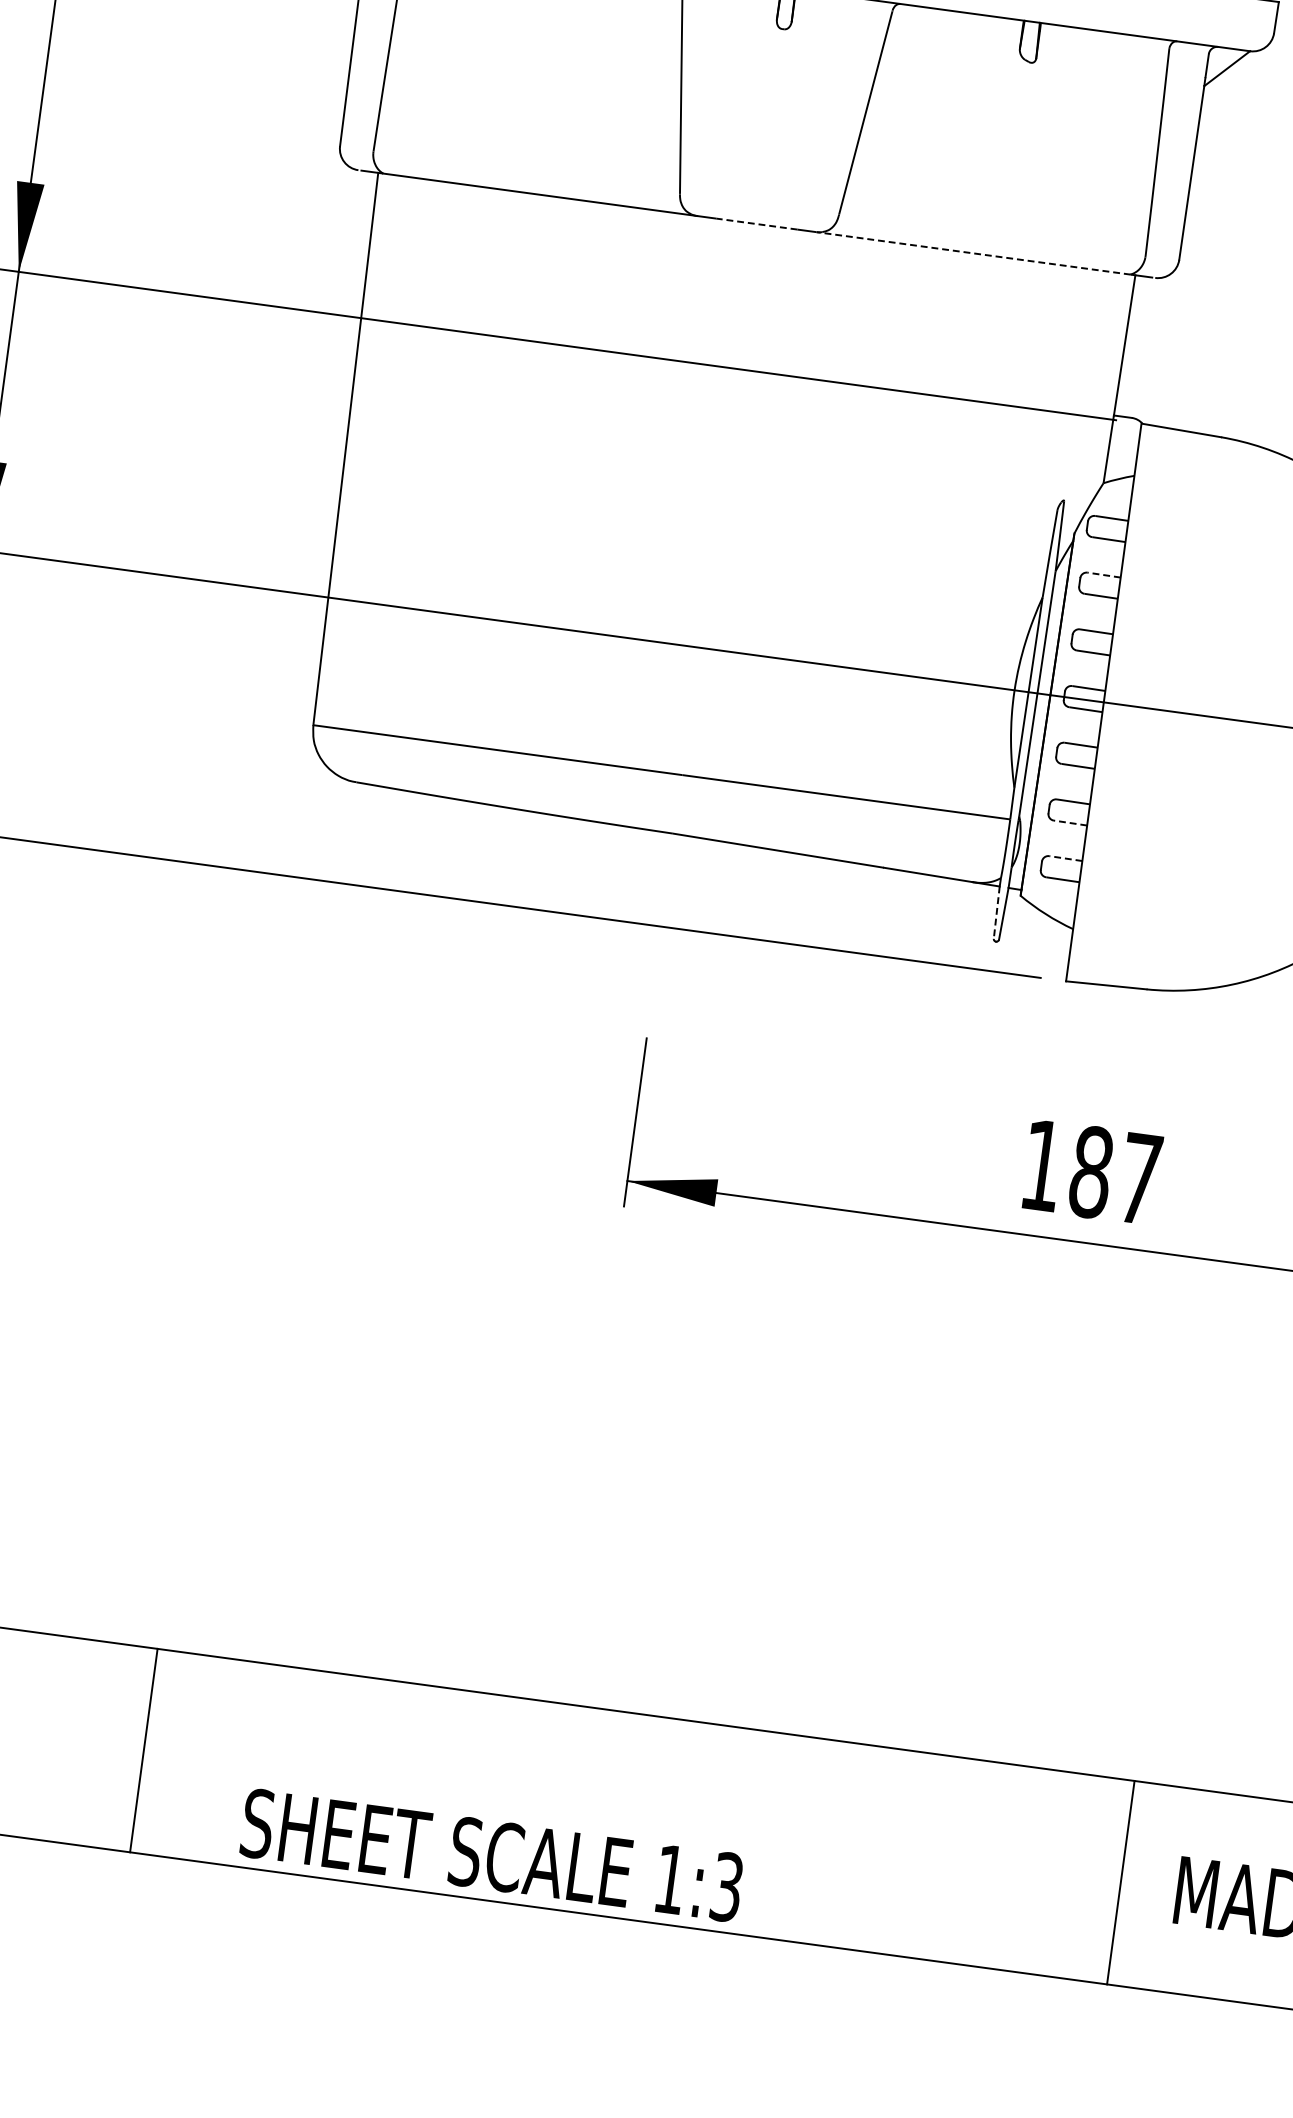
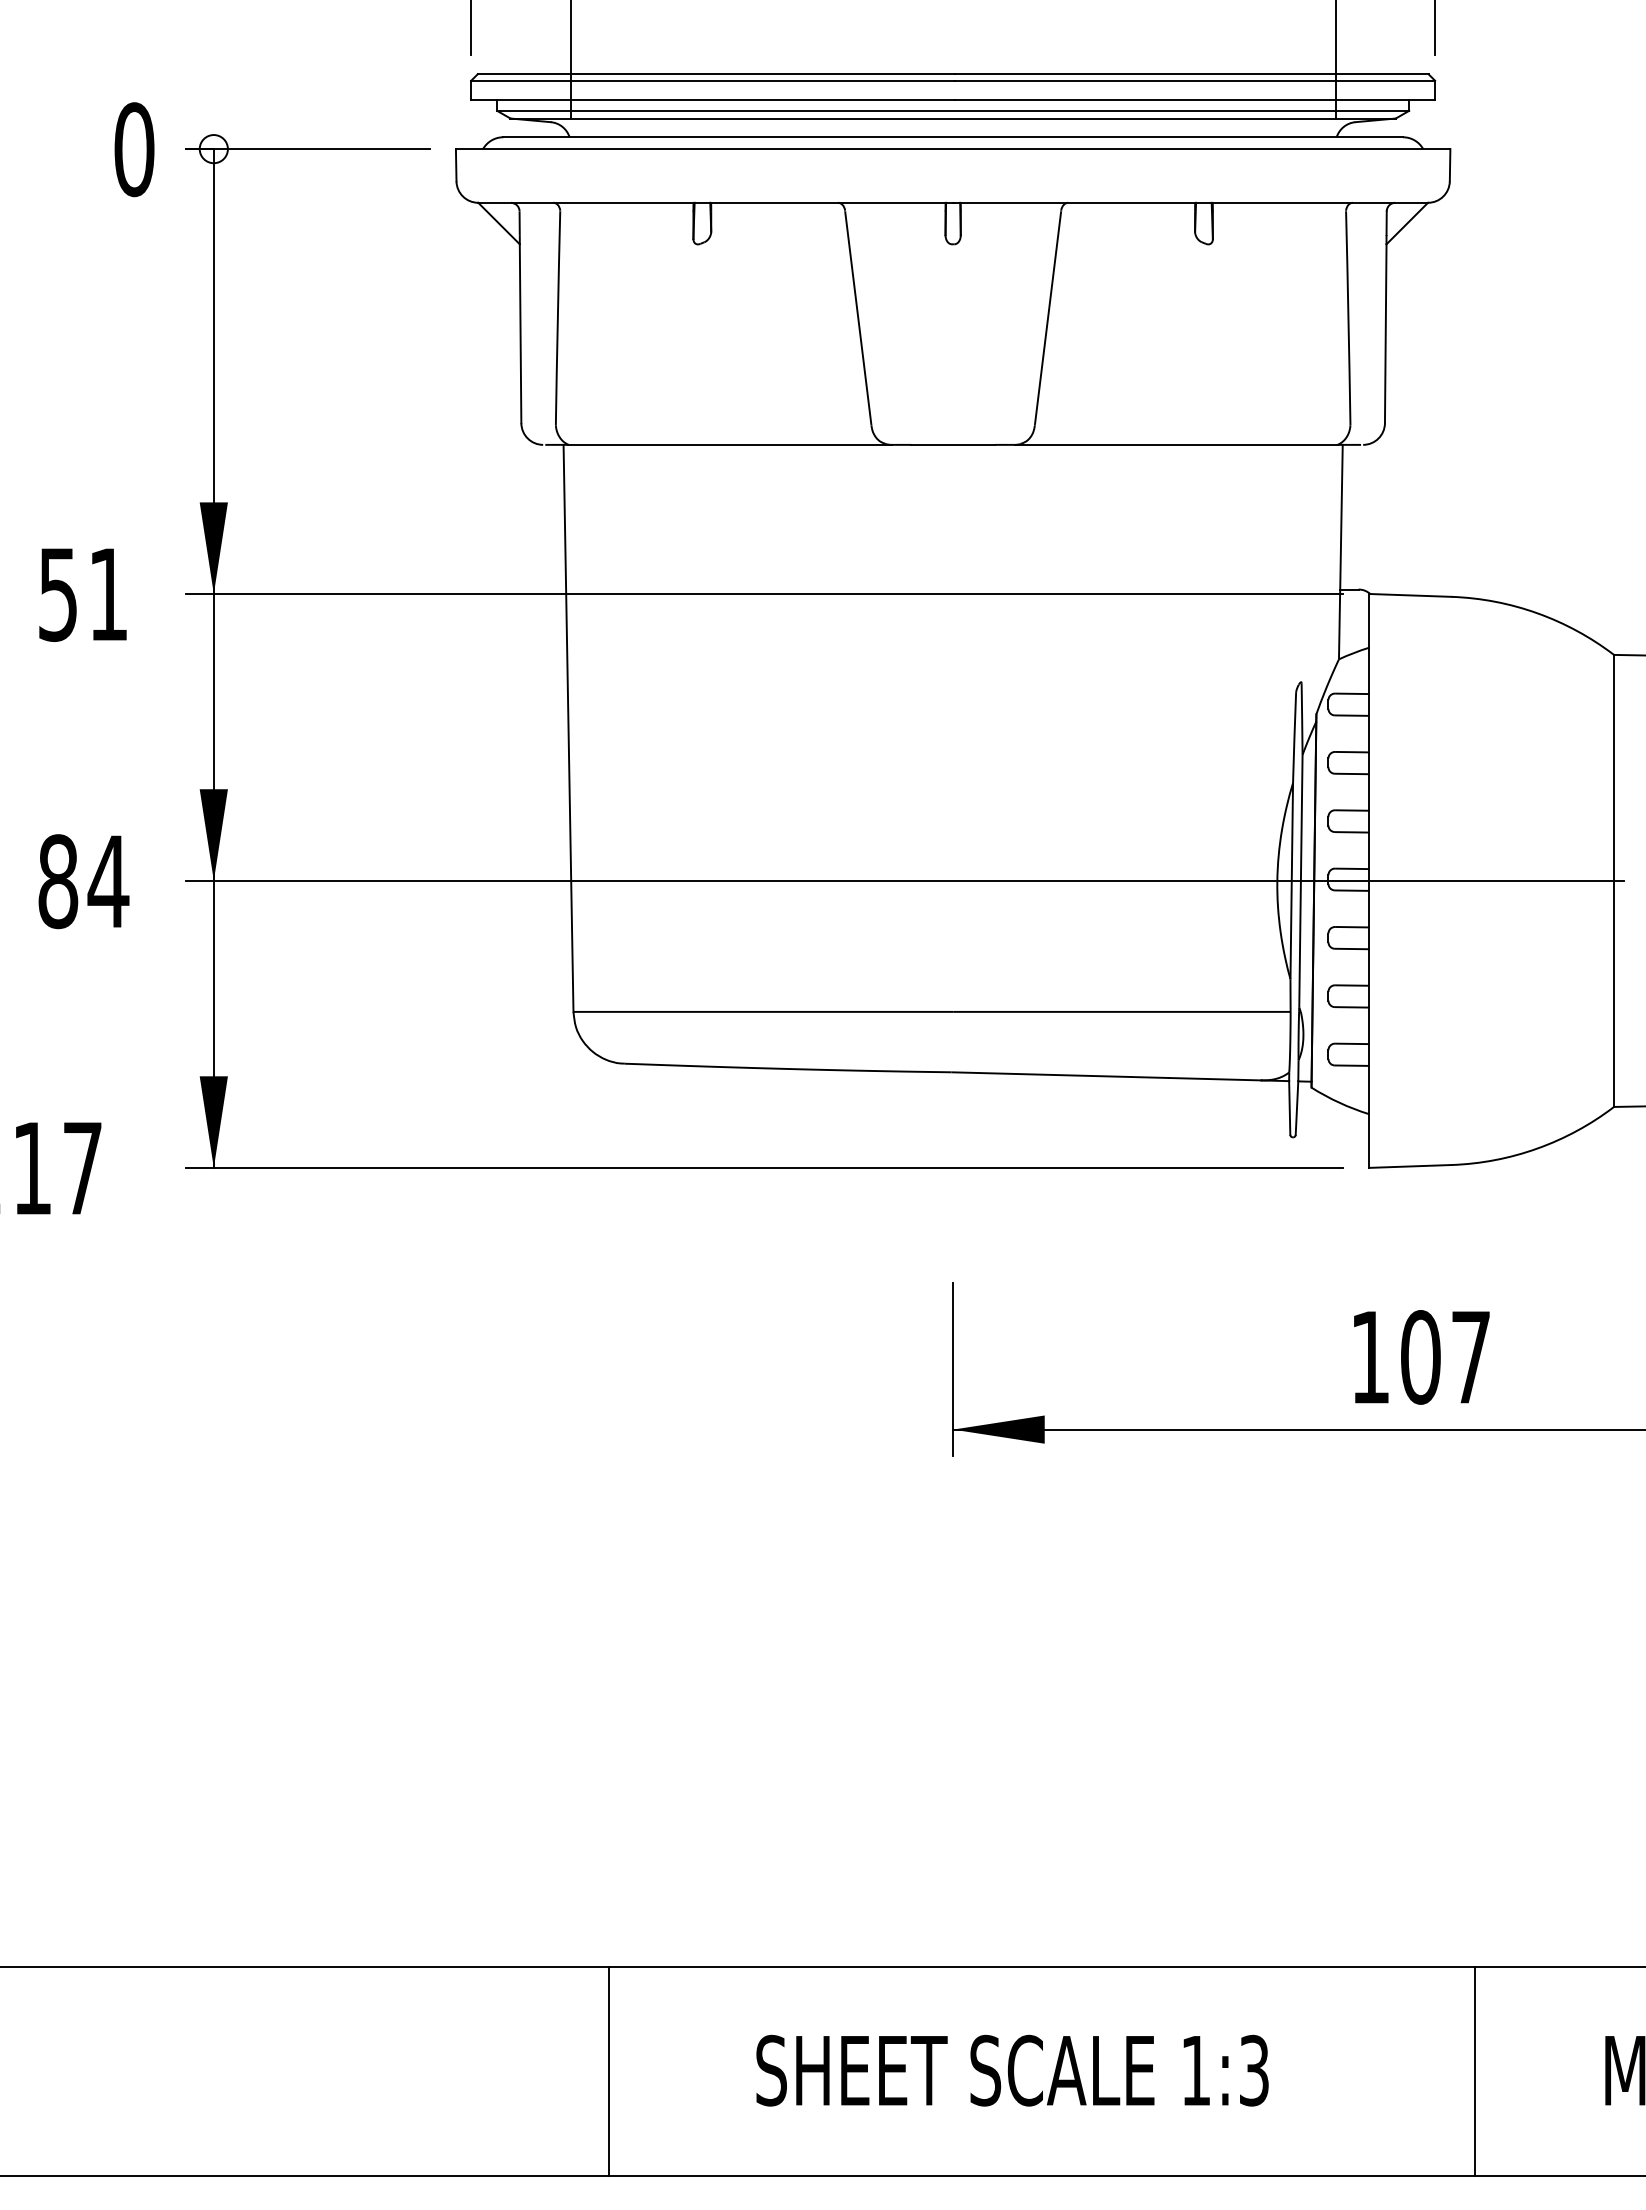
line: (757, 223) -> (953, 444), dashed -> solid
line: (973, 253) -> (1176, 444), dashed -> solid
line: (1103, 575) -> (1351, 752), dashed -> solid
line: (1070, 823) -> (1352, 1007), dashed -> solid
line: (1065, 858) -> (1351, 1043), dashed -> solid
line: (996, 912) -> (1289, 1107), dashed -> solid
text: (1091, 1172) -> (1420, 1357), 187 -> 107
line: (144, 1749) -> (609, 2070), moved
text: (492, 1855) -> (1012, 2070), moved
line: (1120, 1881) -> (1474, 2070), moved

